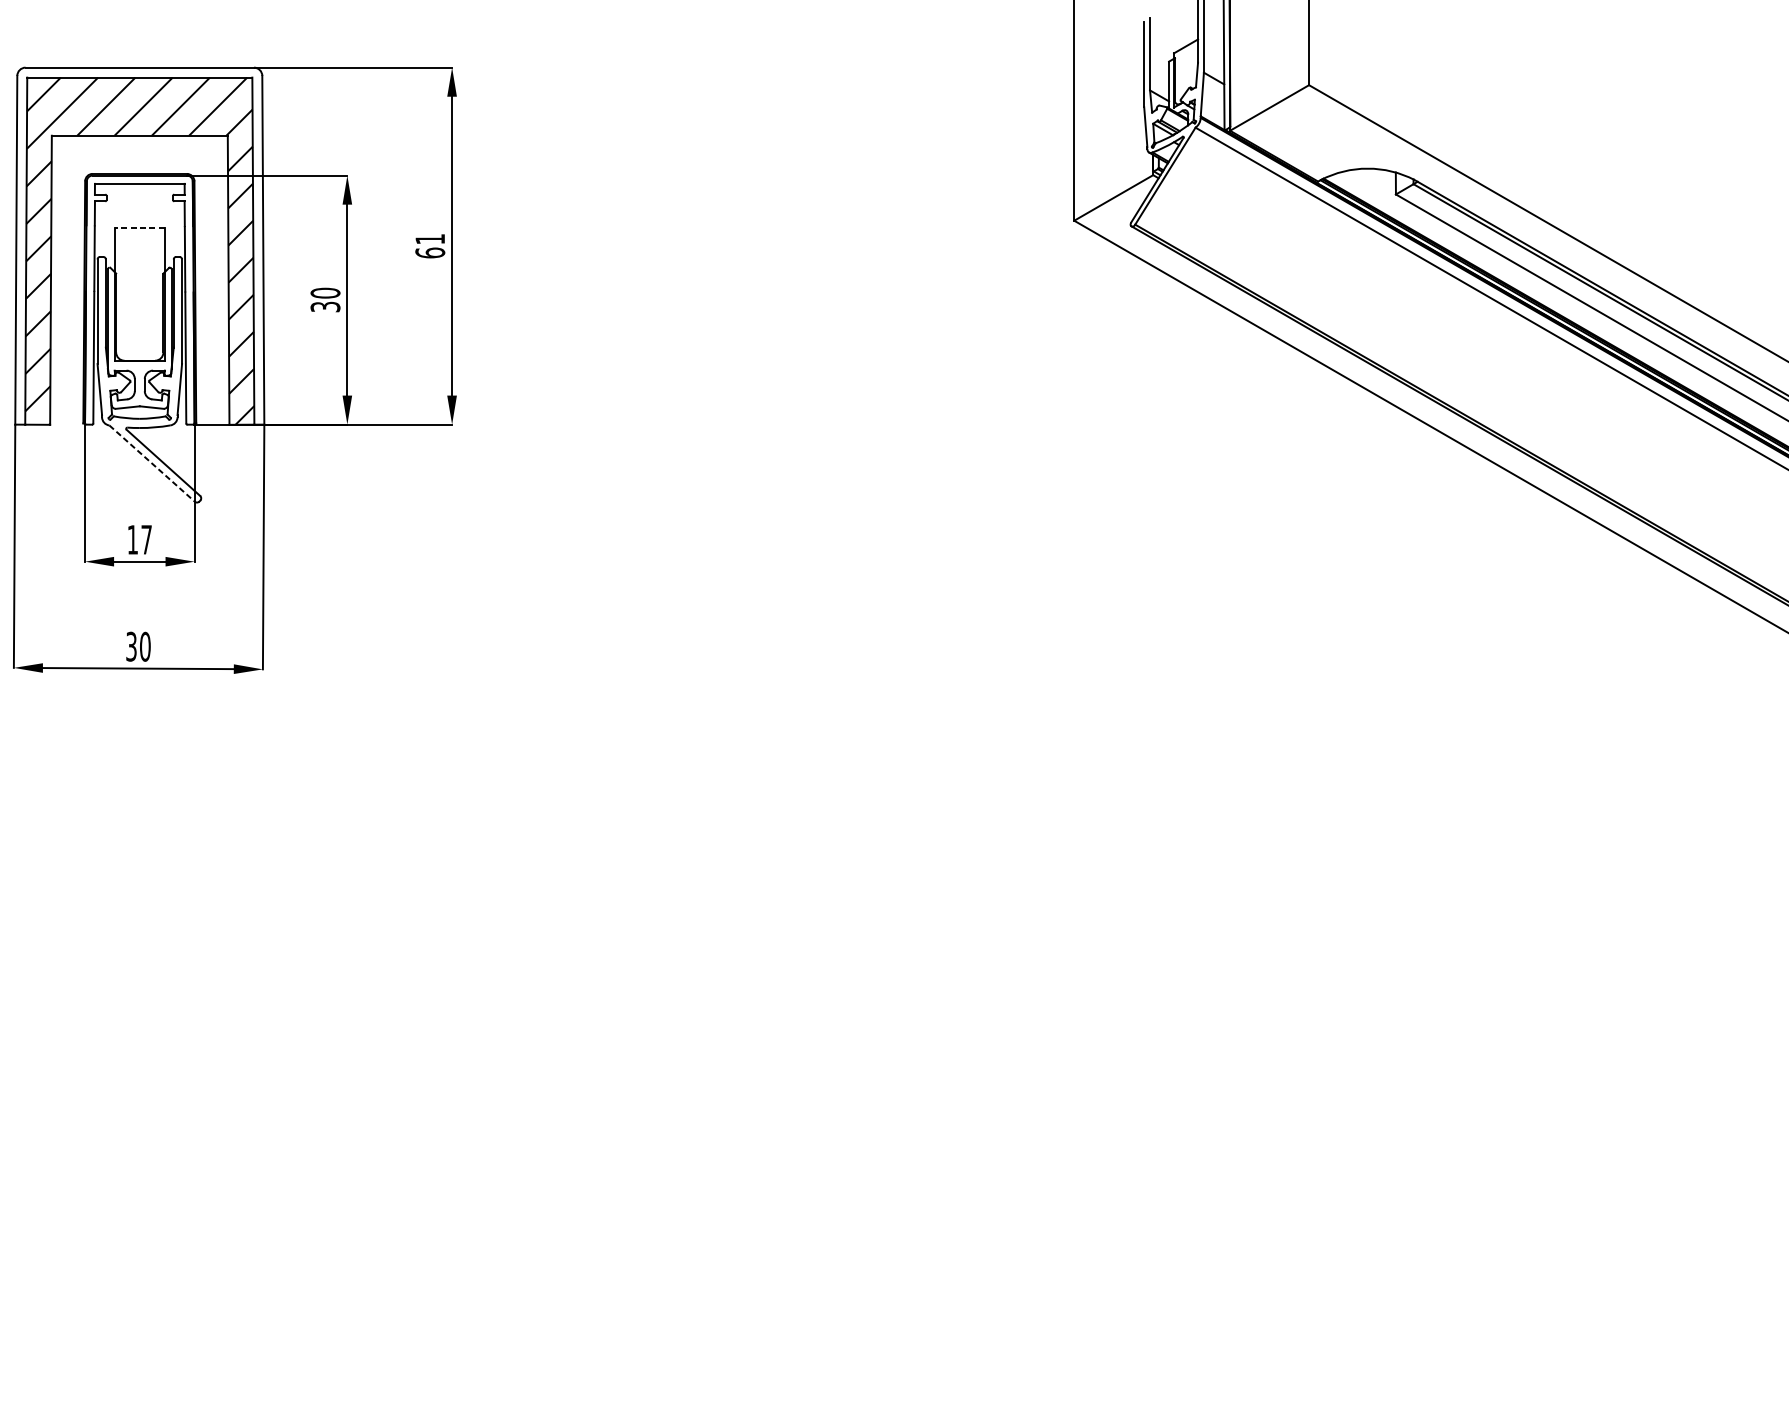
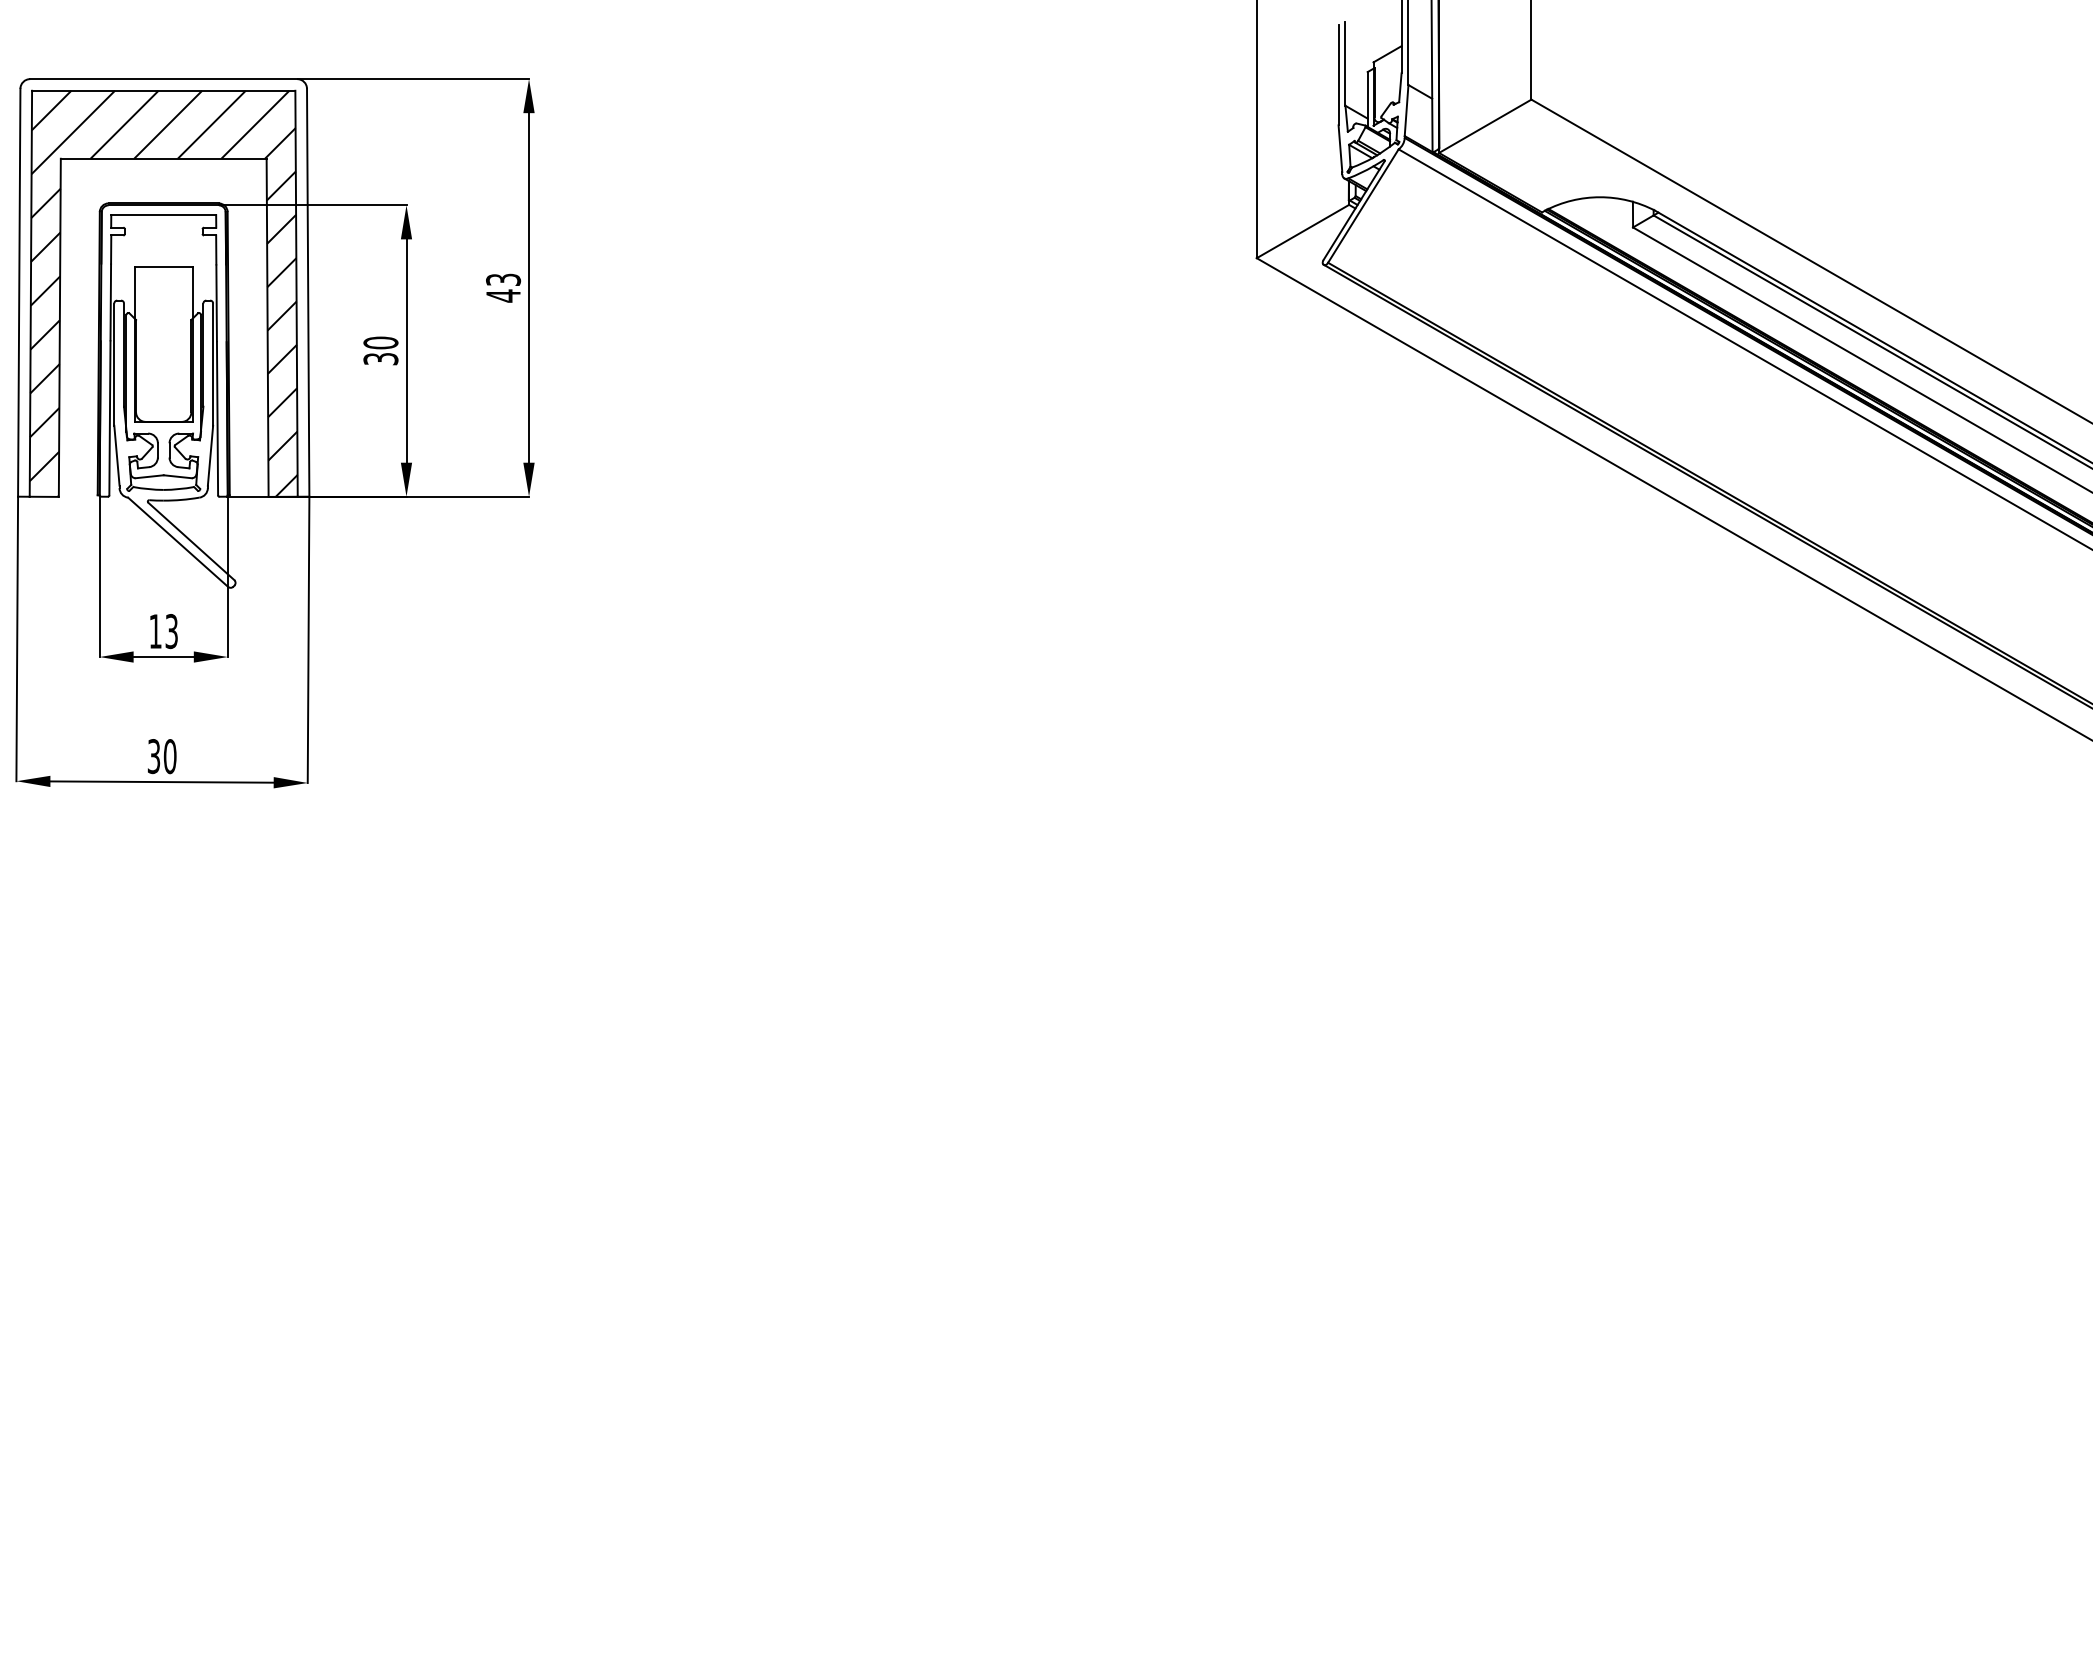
line: (139, 227) -> (163, 266), dashed -> solid
text: (430, 245) -> (503, 287), 61 -> 43
line: (152, 463) -> (178, 542), dashed -> solid
text: (146, 539) -> (171, 631), 17 -> 13

